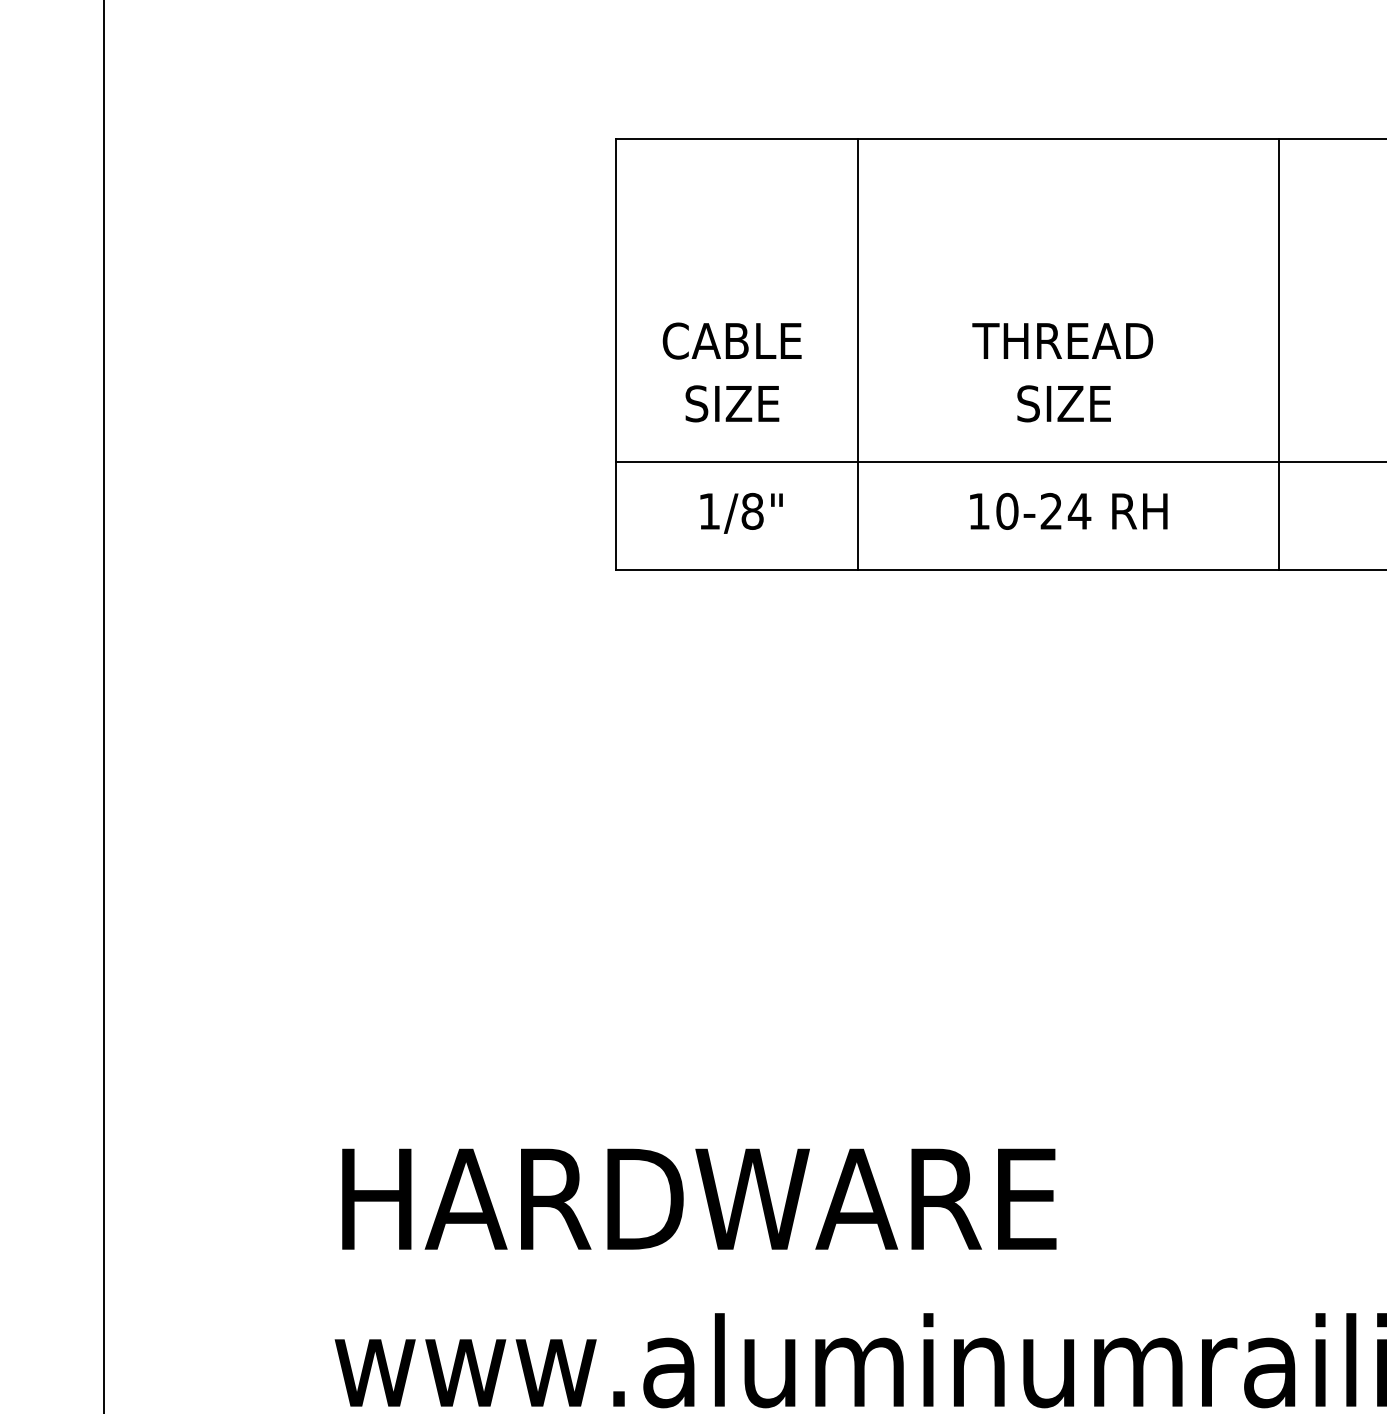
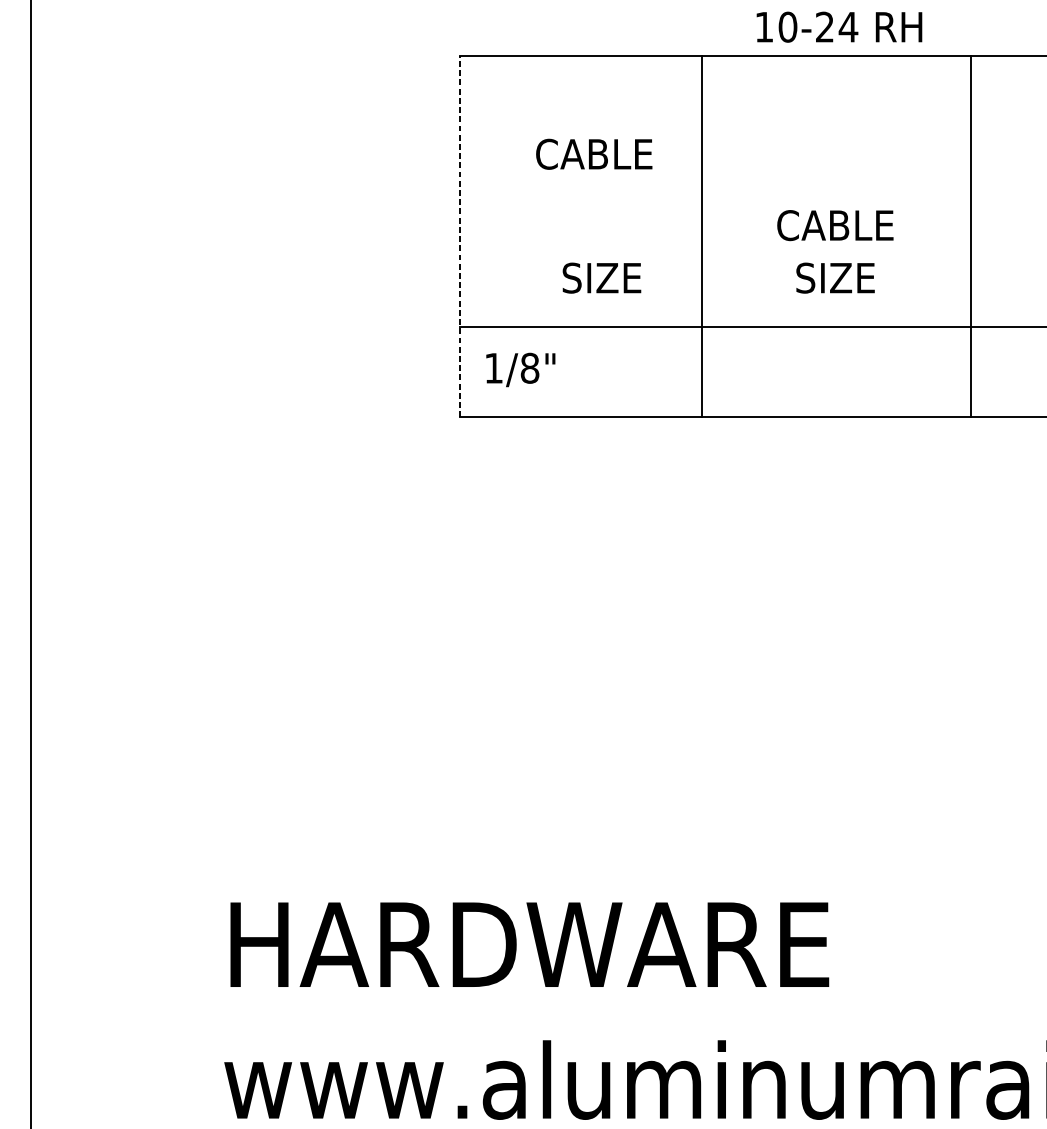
text: (731, 340) -> (593, 153), moved
text: (1062, 340) -> (834, 225), THREAD -> CABLE
line: (615, 354) -> (459, 236), solid -> dashed
line: (857, 354) -> (701, 236), moved
line: (1279, 354) -> (971, 236), moved
text: (732, 403) -> (602, 277), moved
text: (1068, 511) -> (839, 27), moved
text: (741, 513) -> (520, 370), moved

